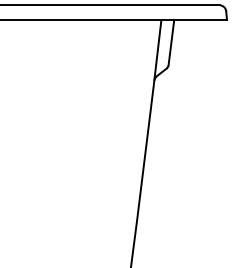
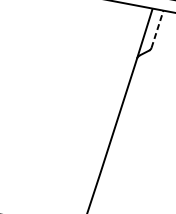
line: (171, 42) -> (157, 29), solid -> dashed

